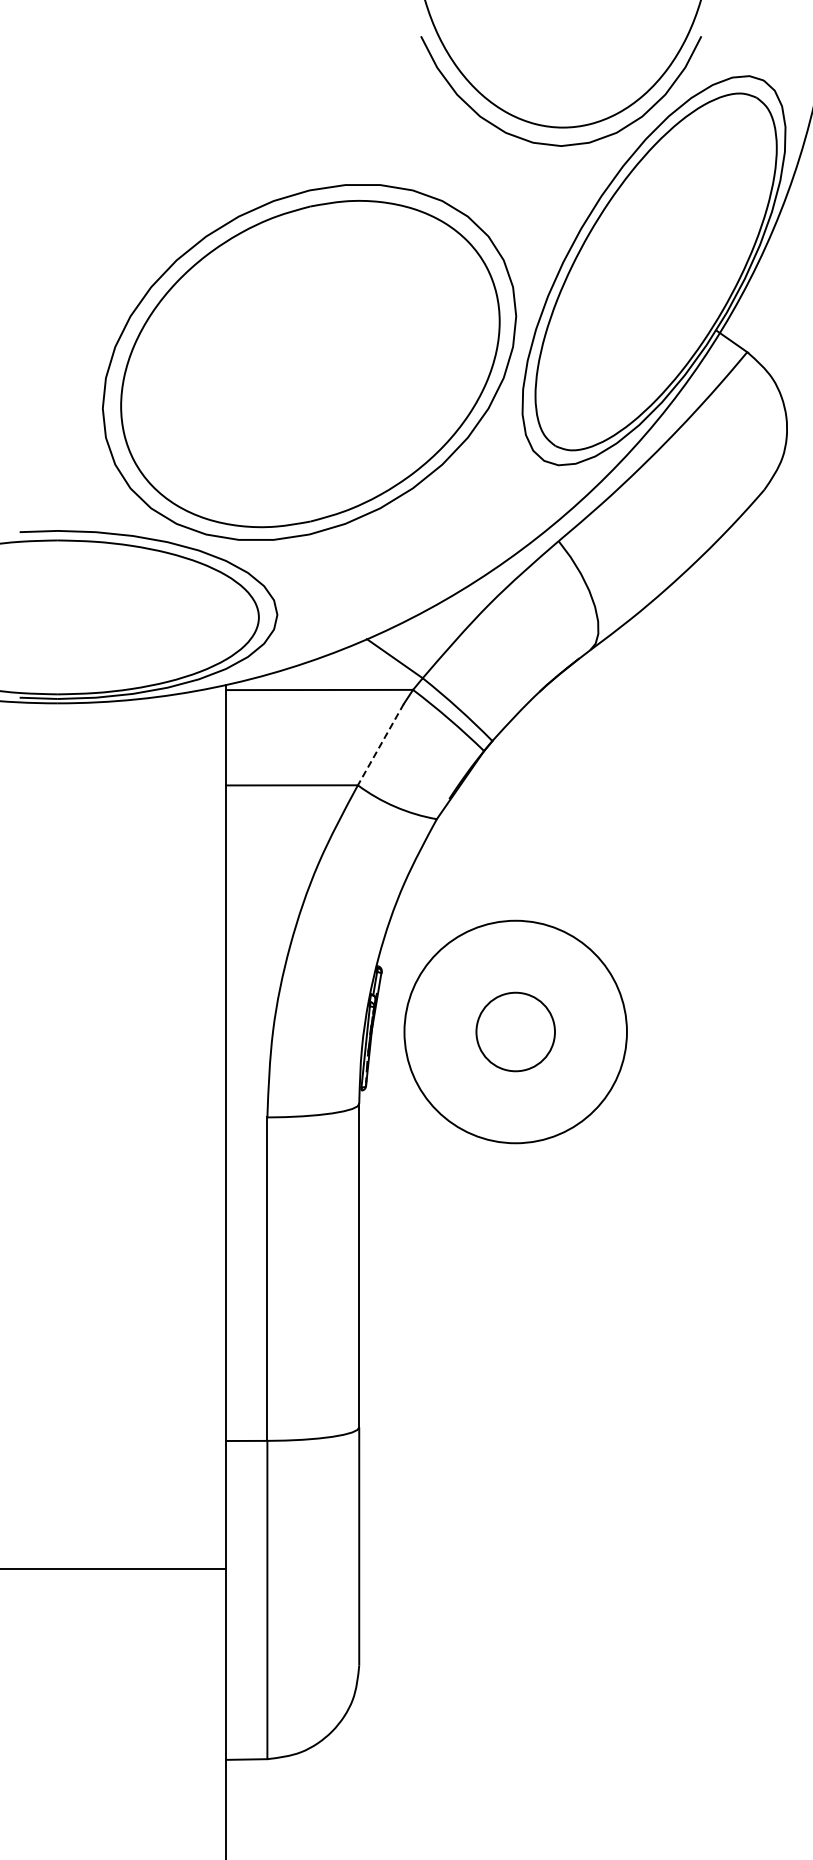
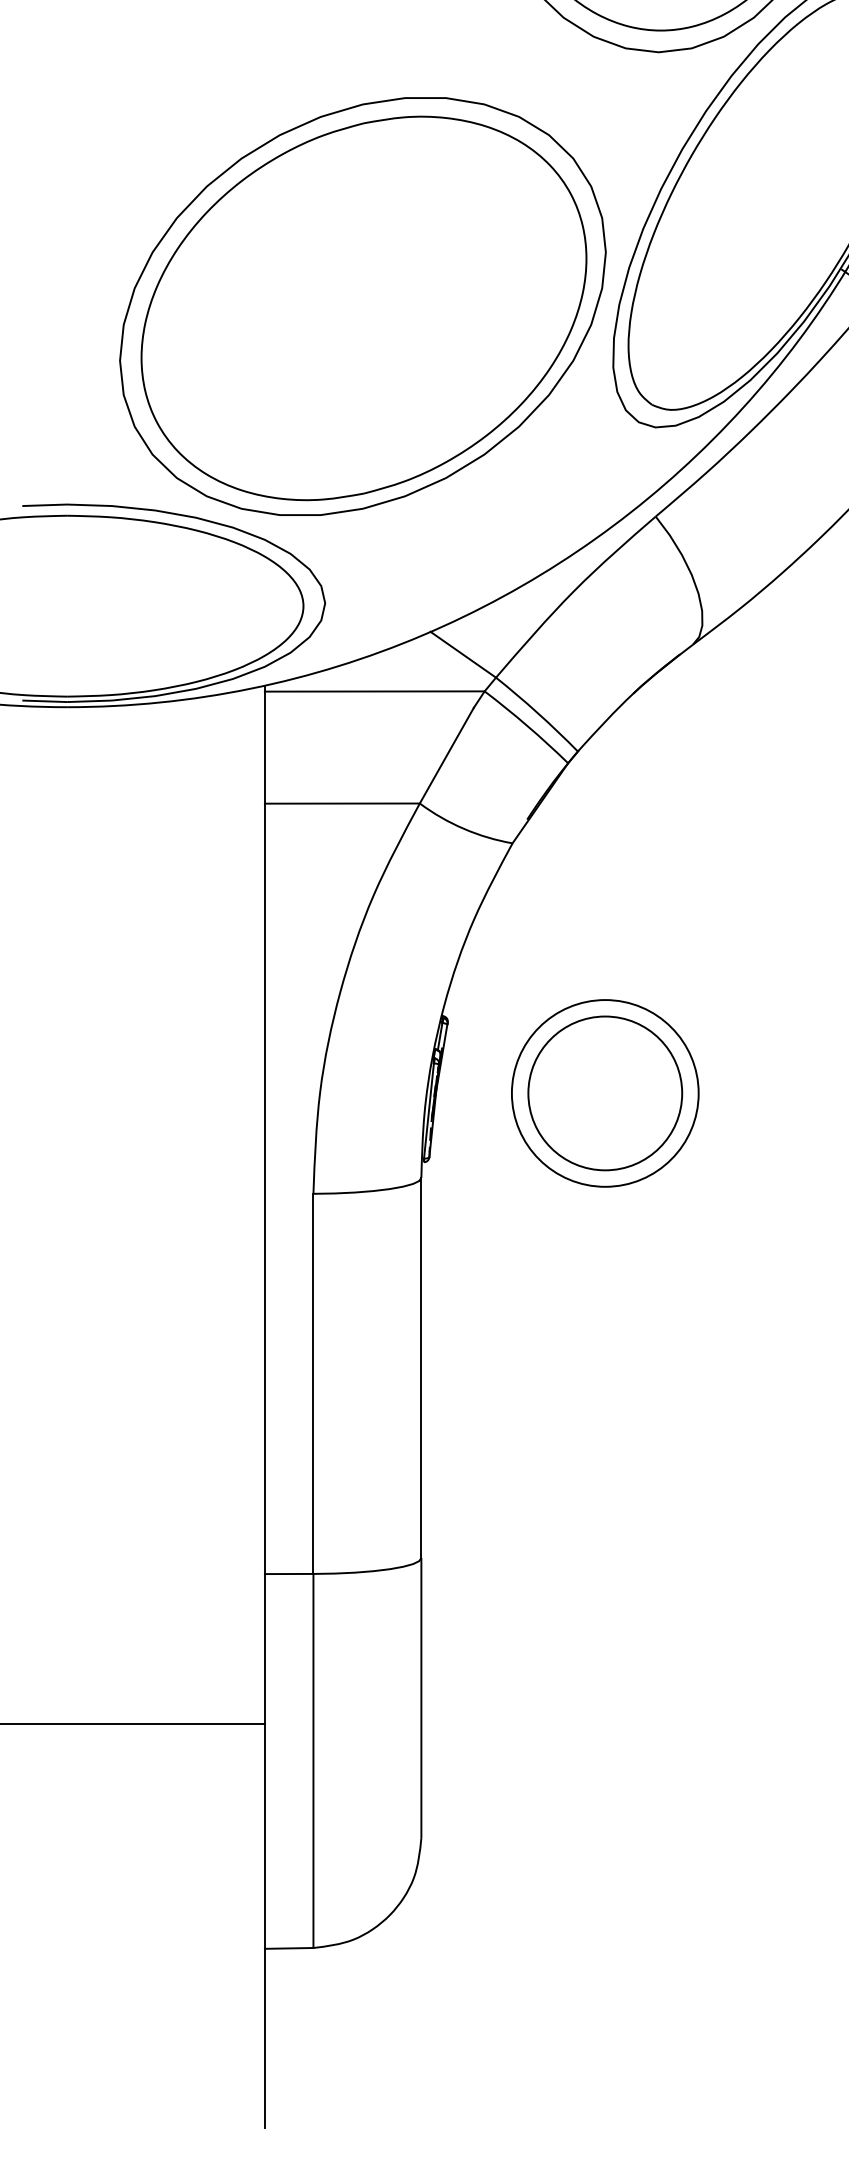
line: (380, 744) -> (446, 755), dashed -> solid
circle: (515, 1031) -> (605, 1092), size x0.71
circle: (515, 1031) -> (605, 1092), size x1.67

